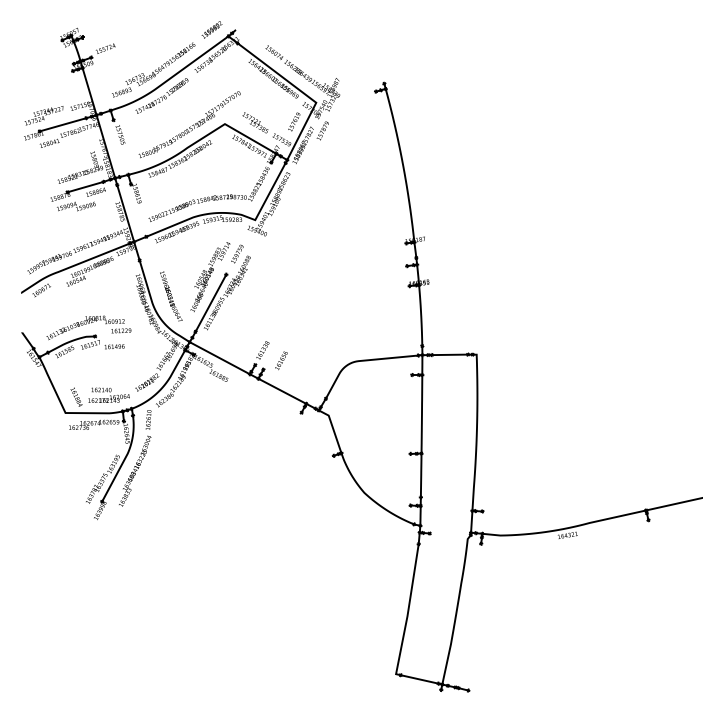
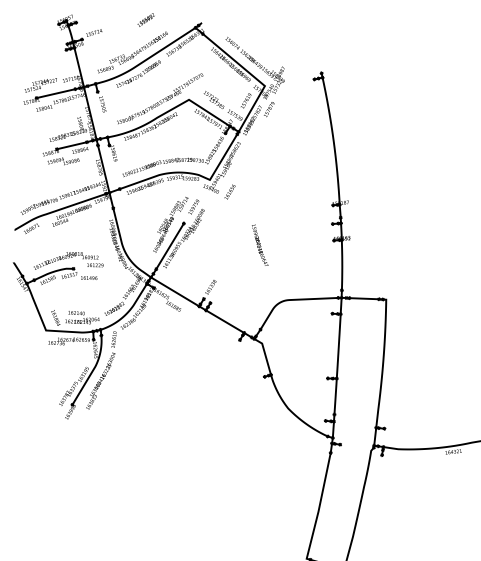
text: (211, 29) -> (145, 19), moved
text: (171, 296) -> (260, 245), moved
text: (281, 360) -> (230, 191), moved

